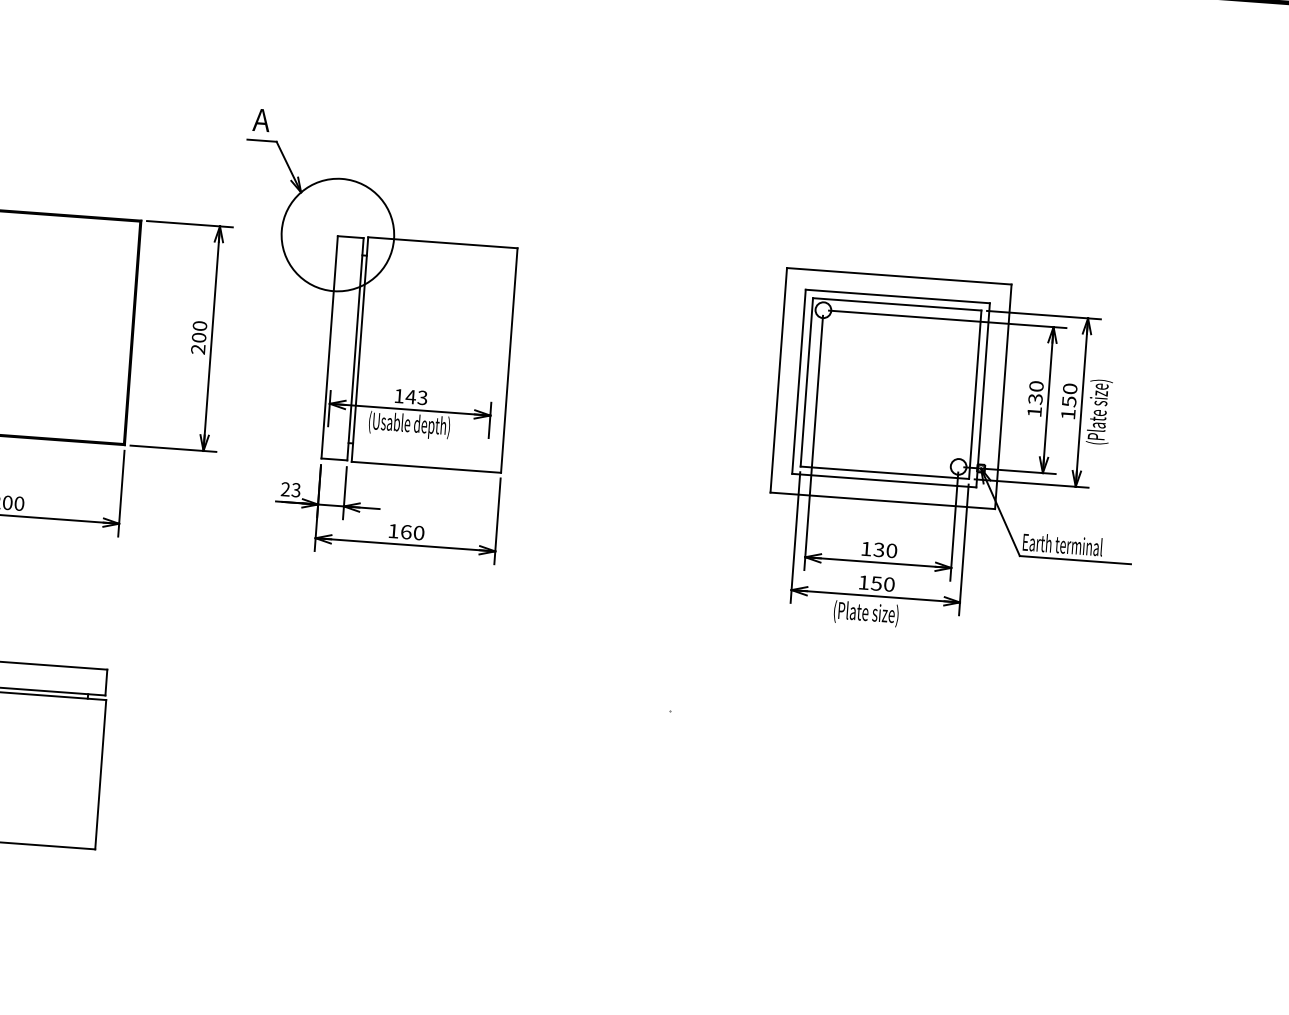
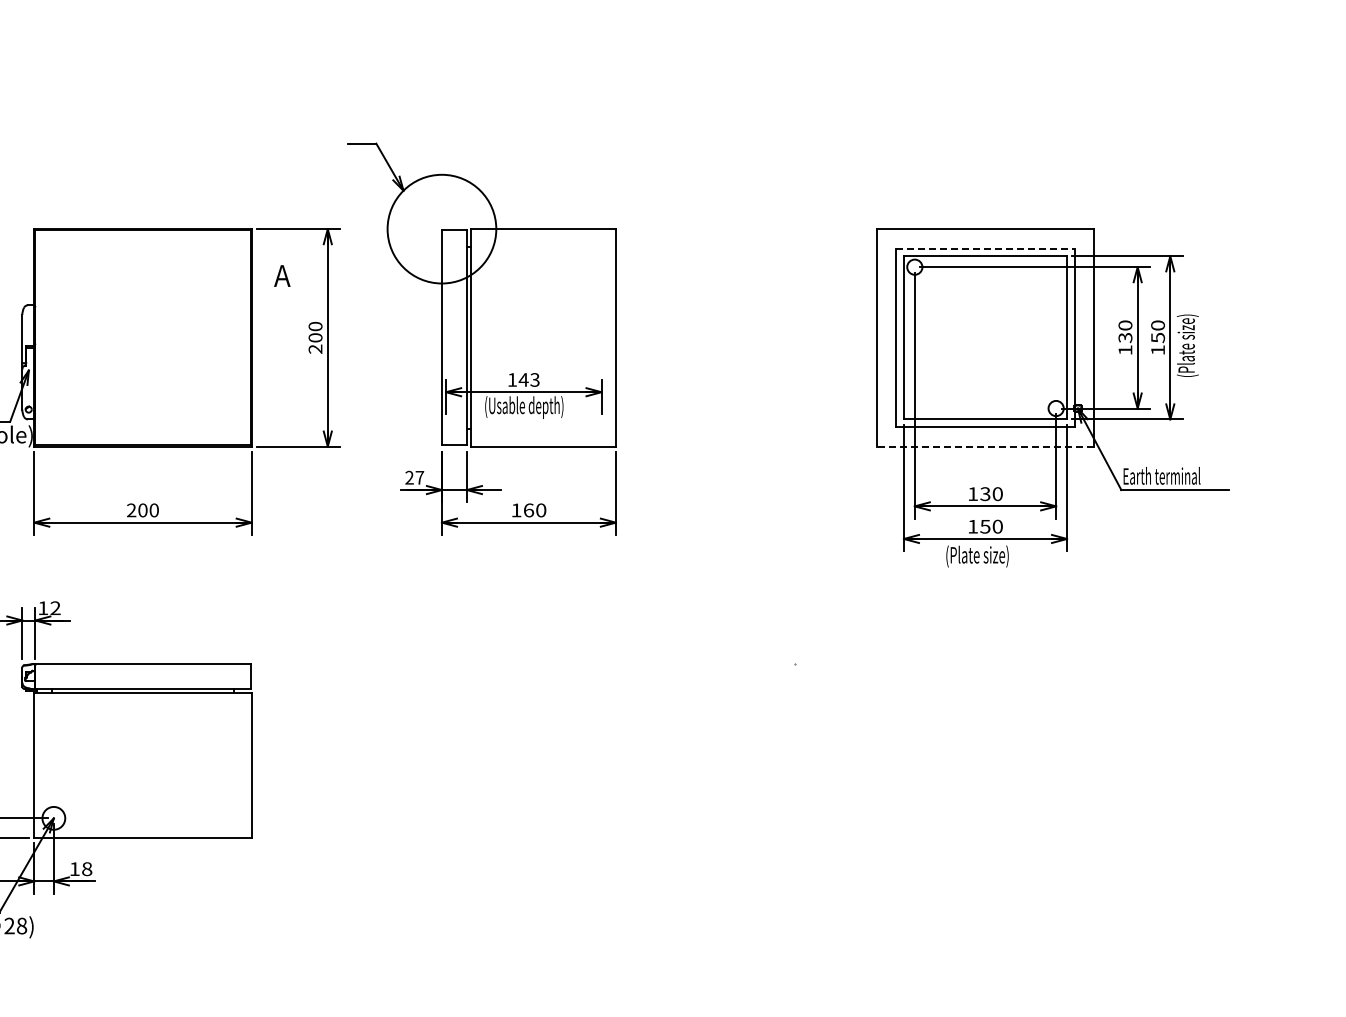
text: (261, 119) -> (282, 275), moved
line: (898, 296) -> (986, 248), solid -> dashed
text: (295, 489) -> (419, 477), 23 -> 27
line: (882, 500) -> (985, 446), solid -> dashed

